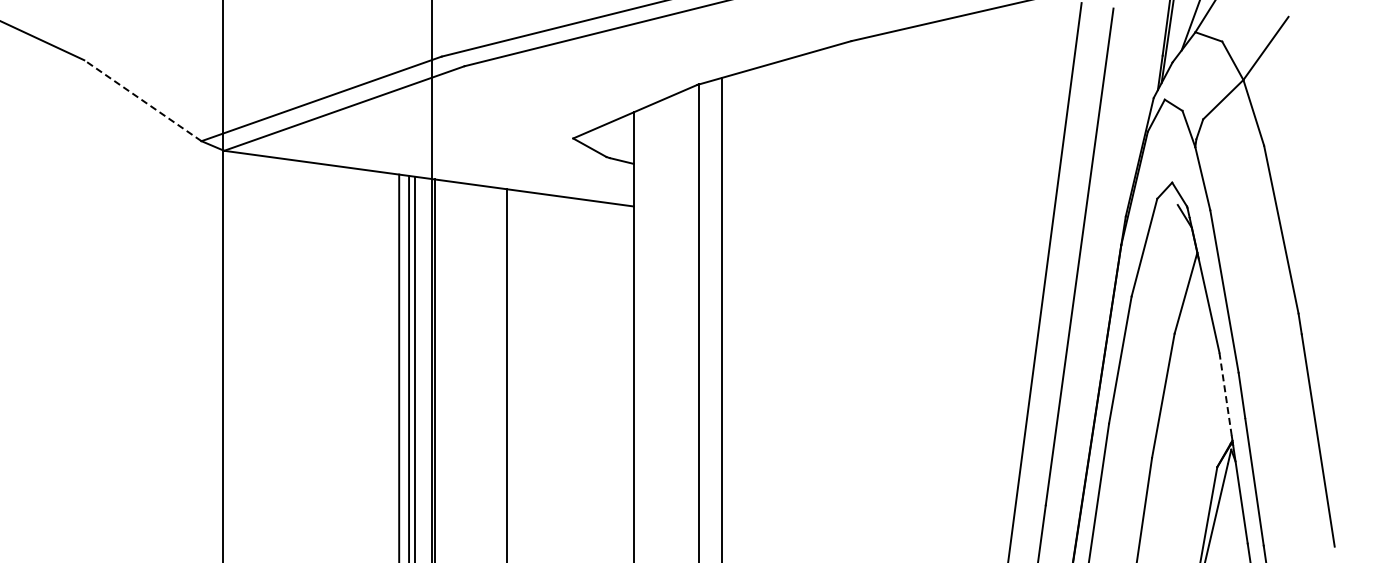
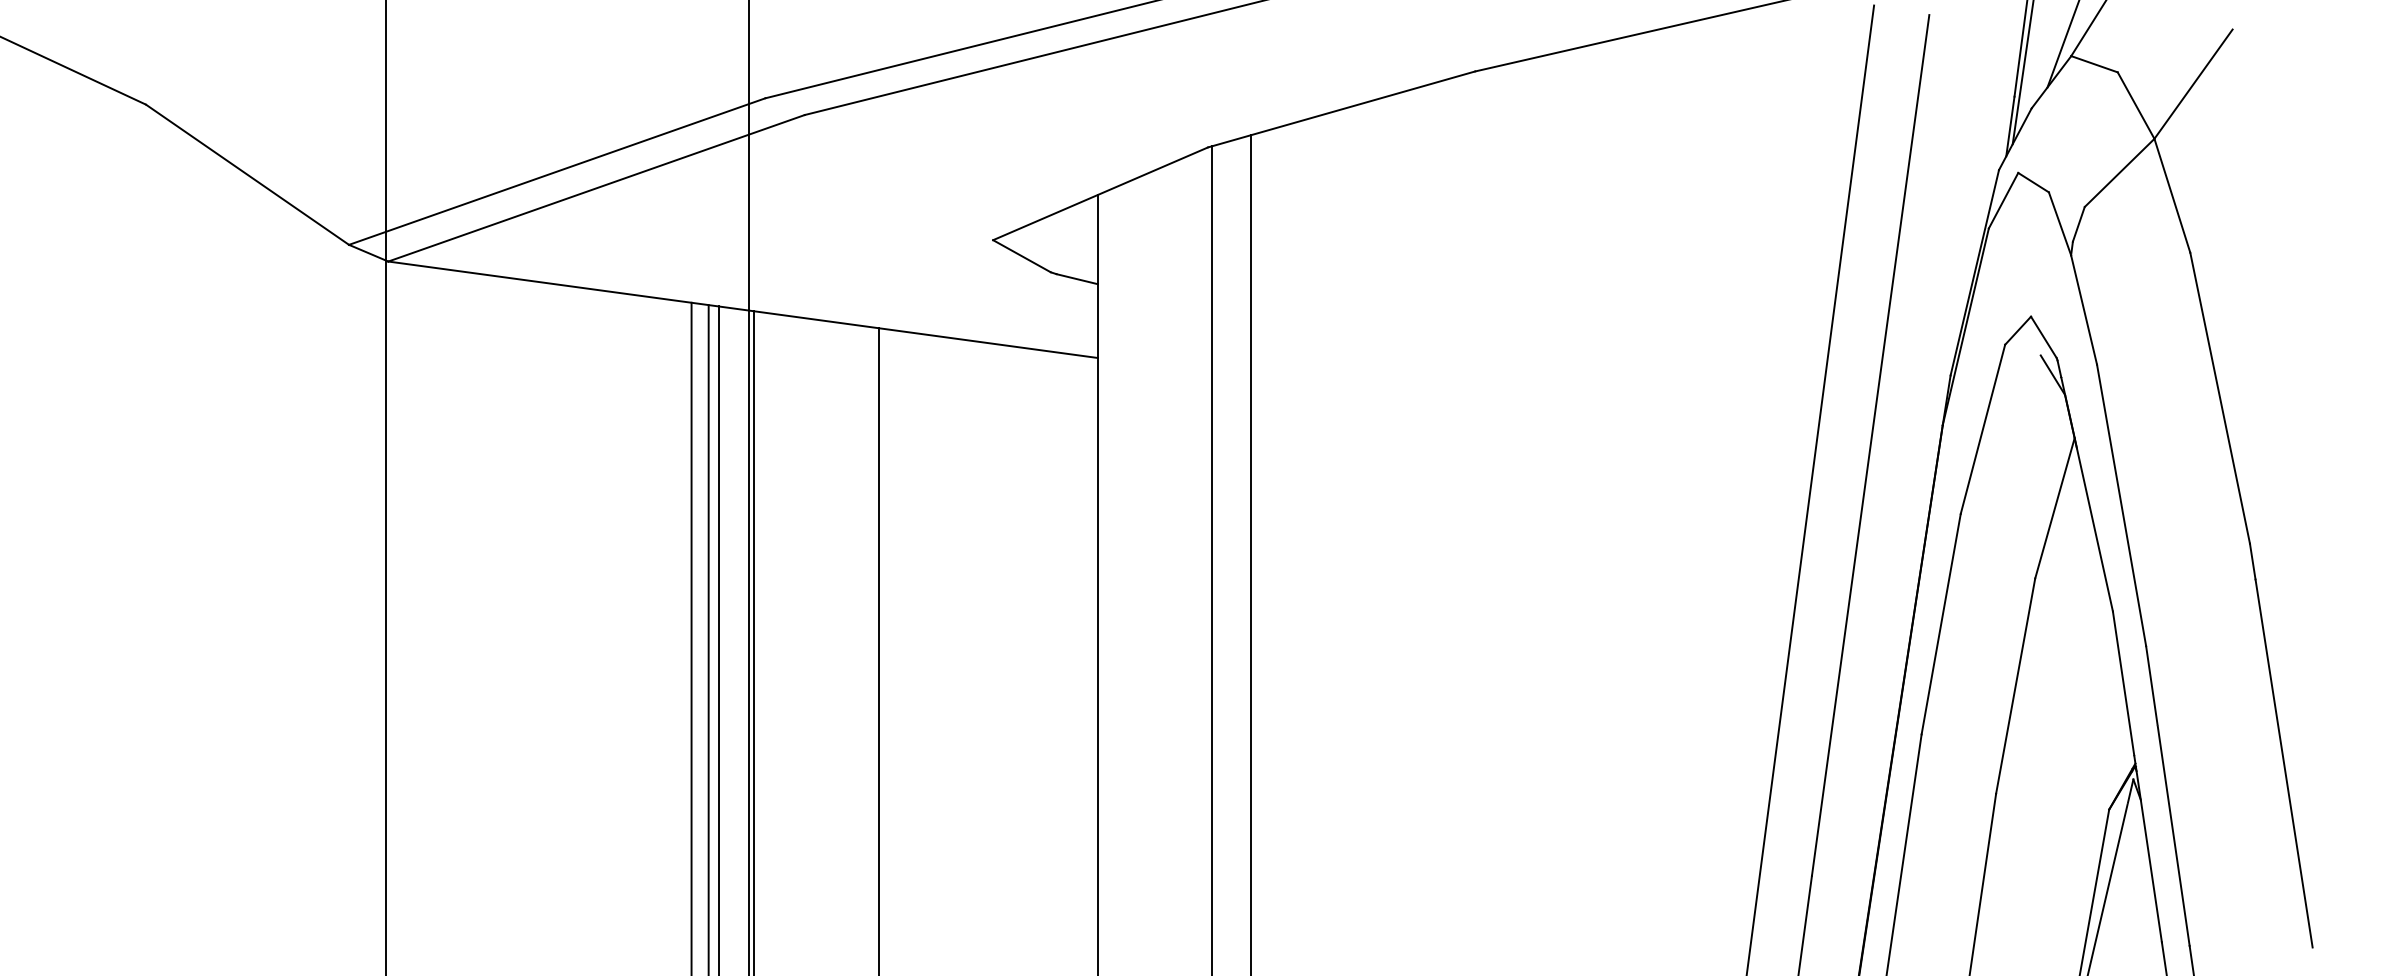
line: (142, 100) -> (246, 174), dashed -> solid
line: (1225, 394) -> (2123, 683), dashed -> solid

